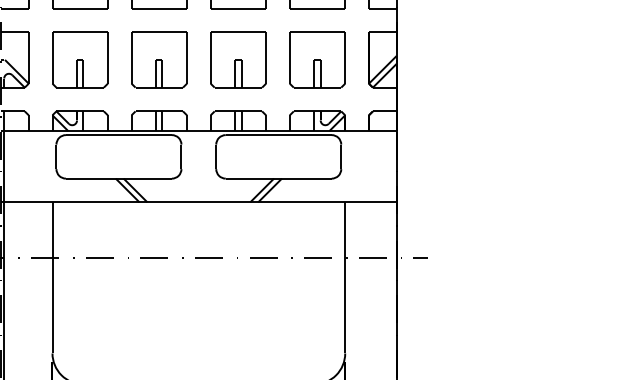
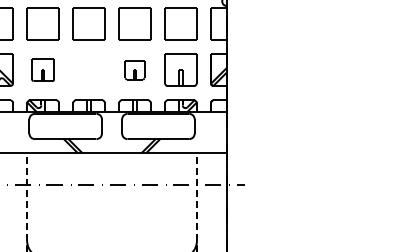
part: (78, 58) -> (42, 69), size x0.7
part: (158, 58) -> (88, 69), removed
part: (237, 58) -> (134, 69), size x0.6
line: (53, 277) -> (27, 196), solid -> dashed
line: (344, 277) -> (196, 196), solid -> dashed

